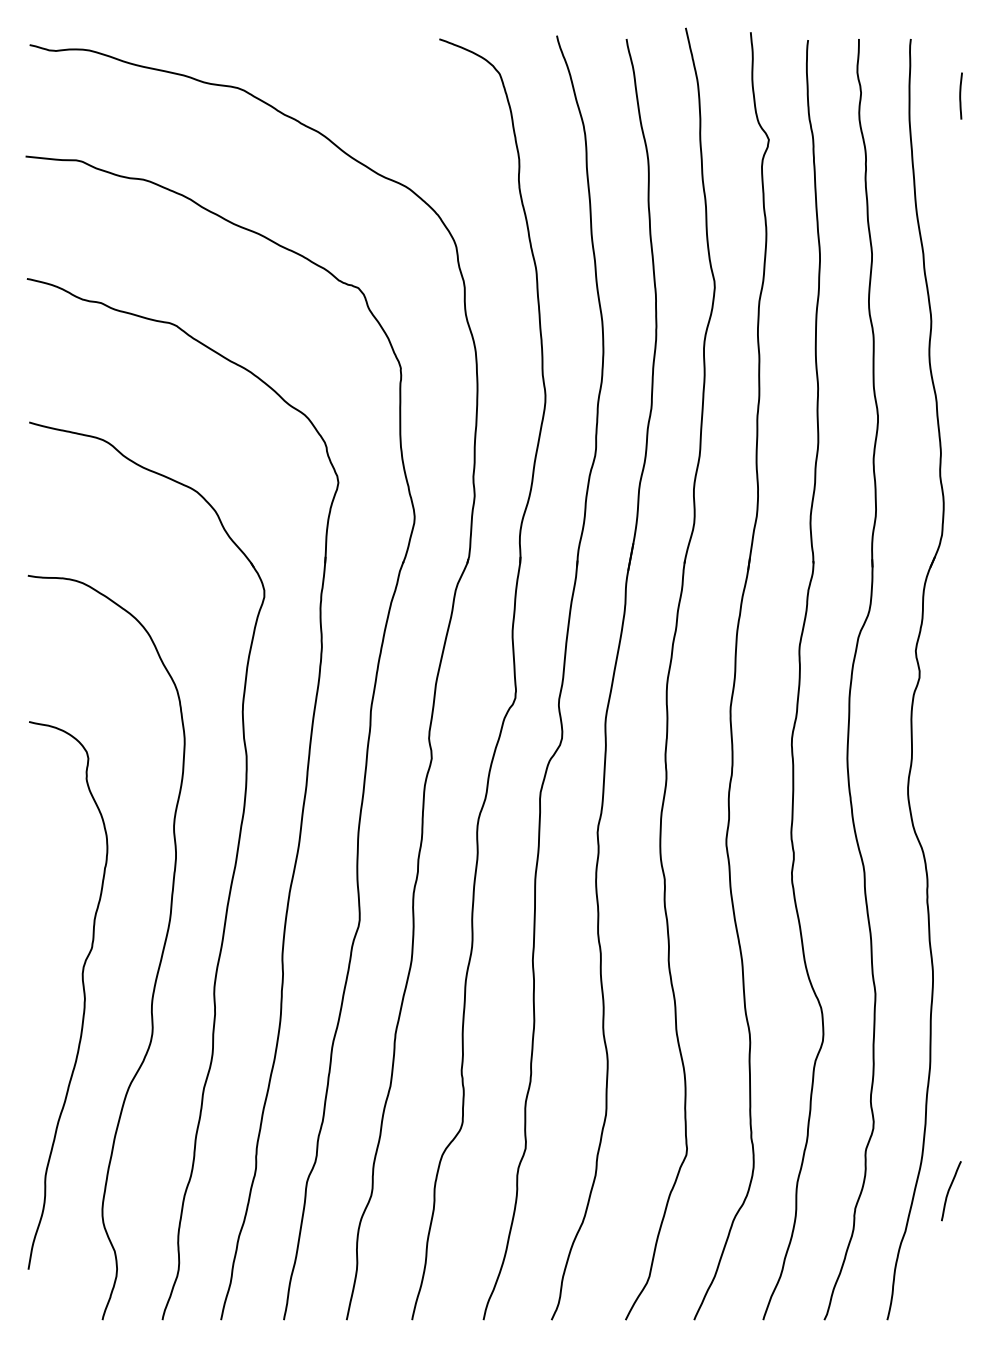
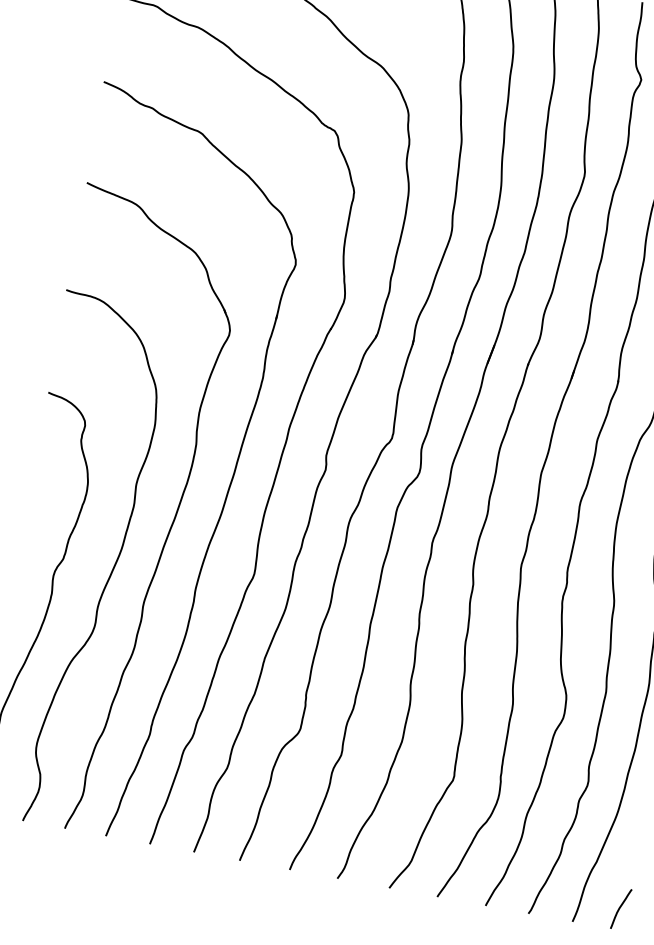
curve: (949, 1191) -> (619, 909), moved

